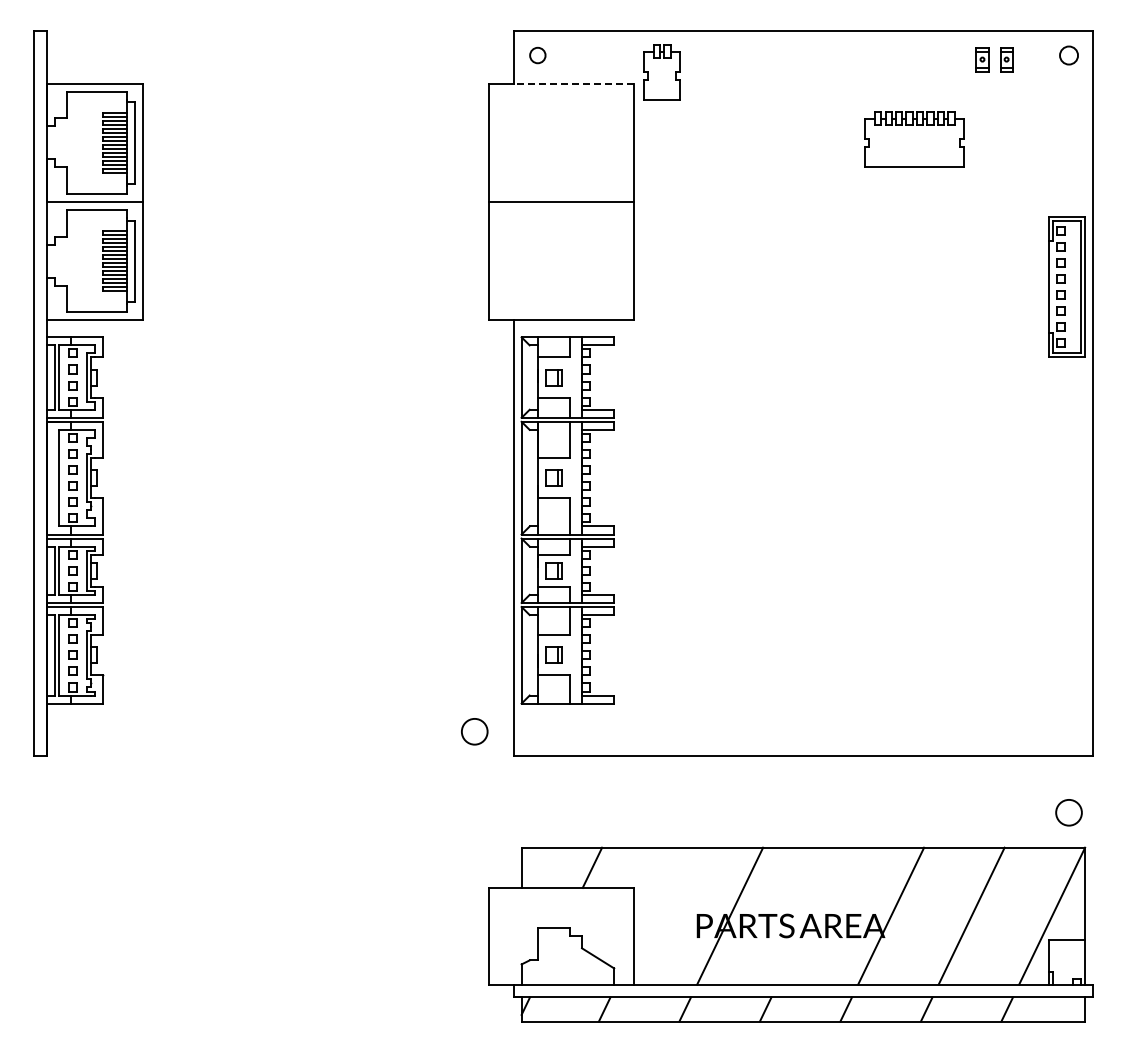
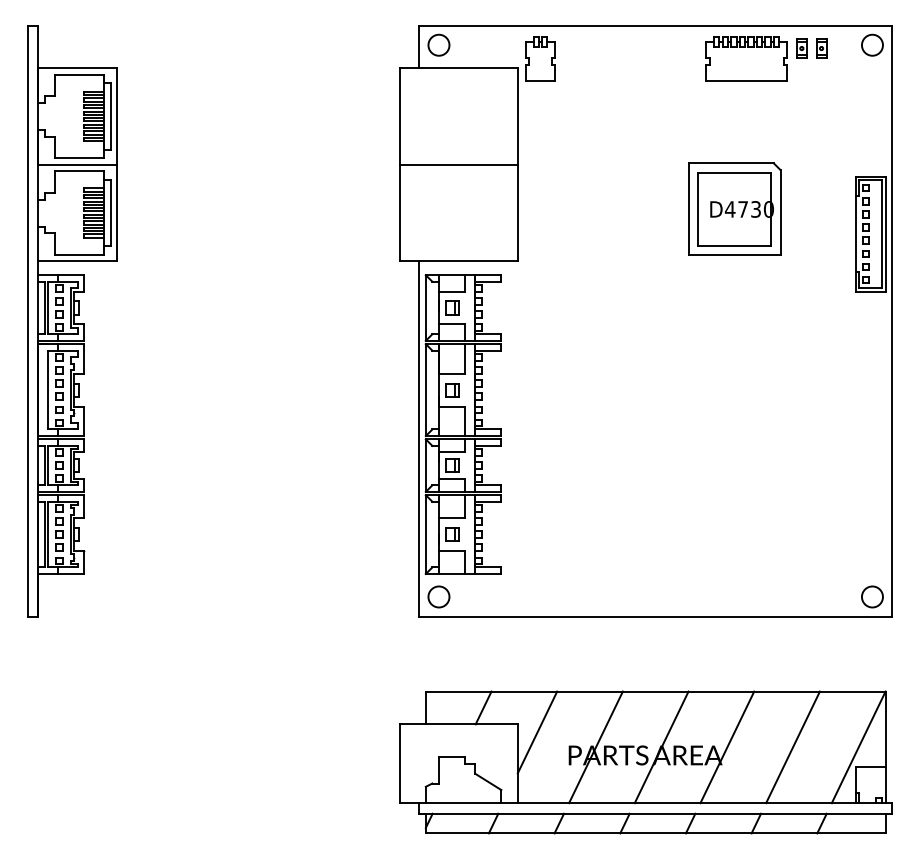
circle: (537, 55) -> (438, 45), size x1.67
circle: (1068, 55) -> (872, 45), size x1.43
line: (573, 83) -> (468, 68), dashed -> solid
part: (914, 139) -> (746, 59), moved
part: (900, 256) -> (734, 209), added
circle: (474, 731) -> (438, 596), moved
circle: (1068, 812) -> (872, 596), moved
line: (658, 897) -> (537, 732), added
line: (810, 915) -> (661, 746), added

